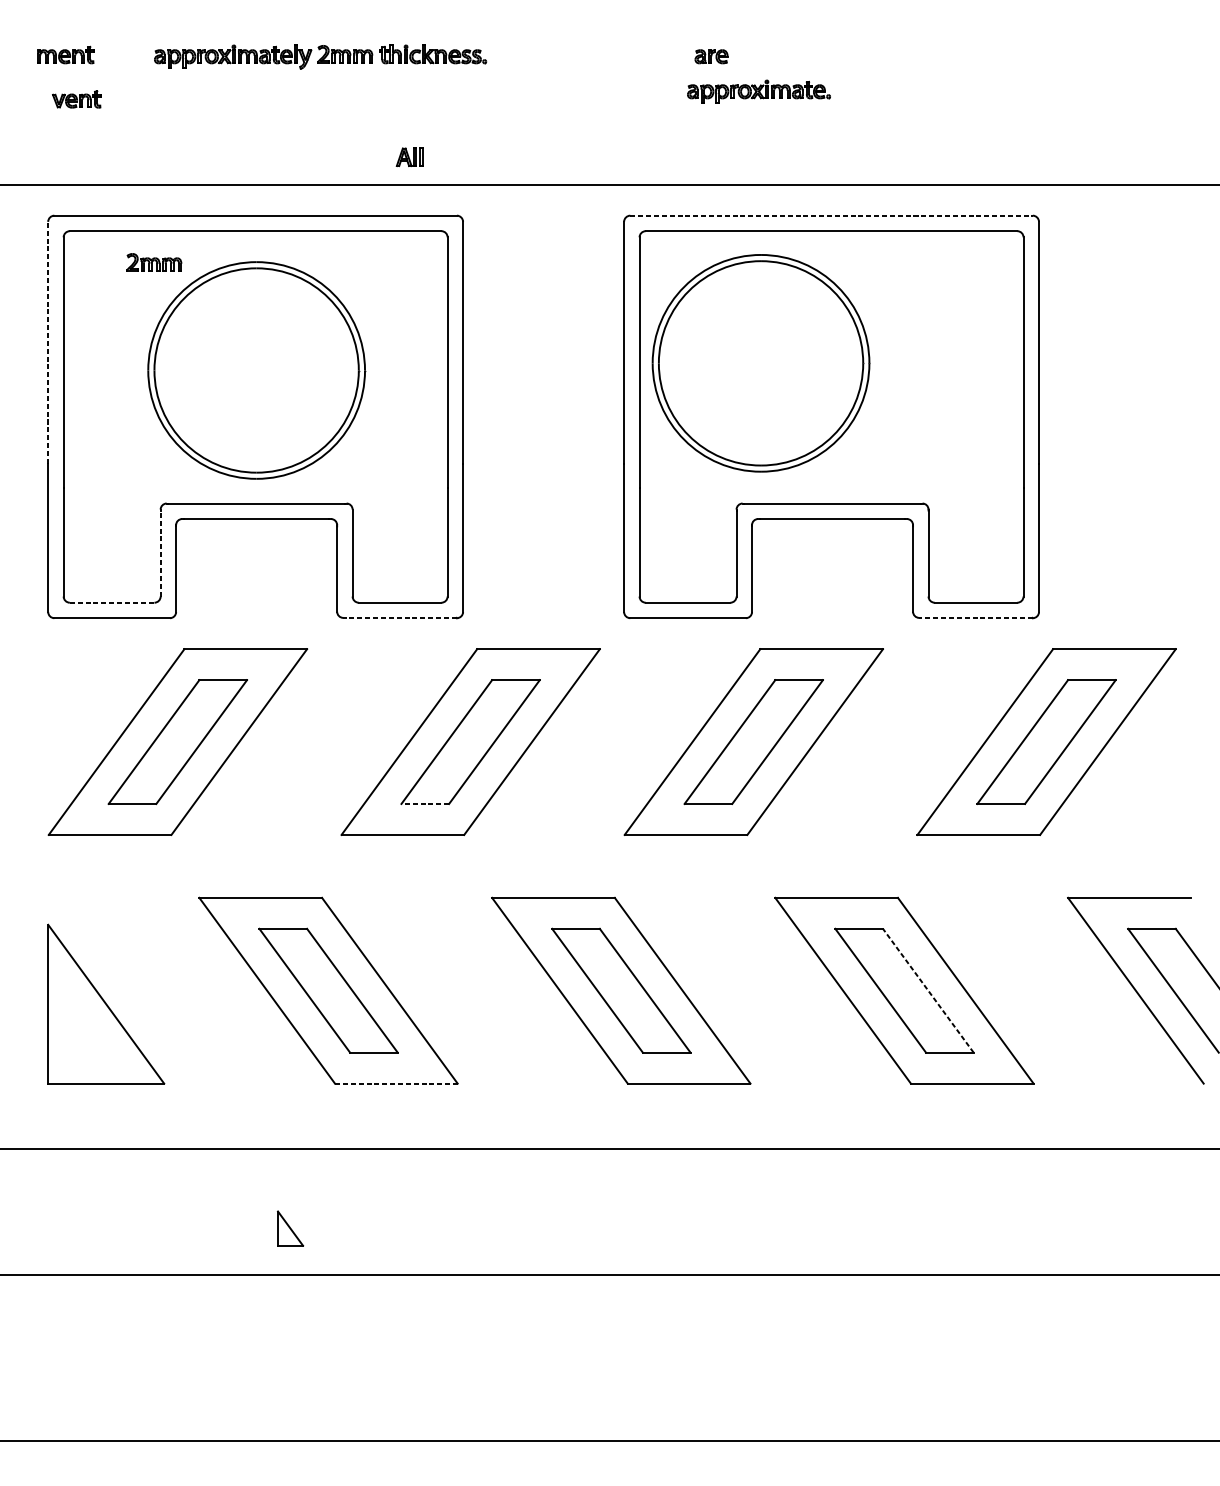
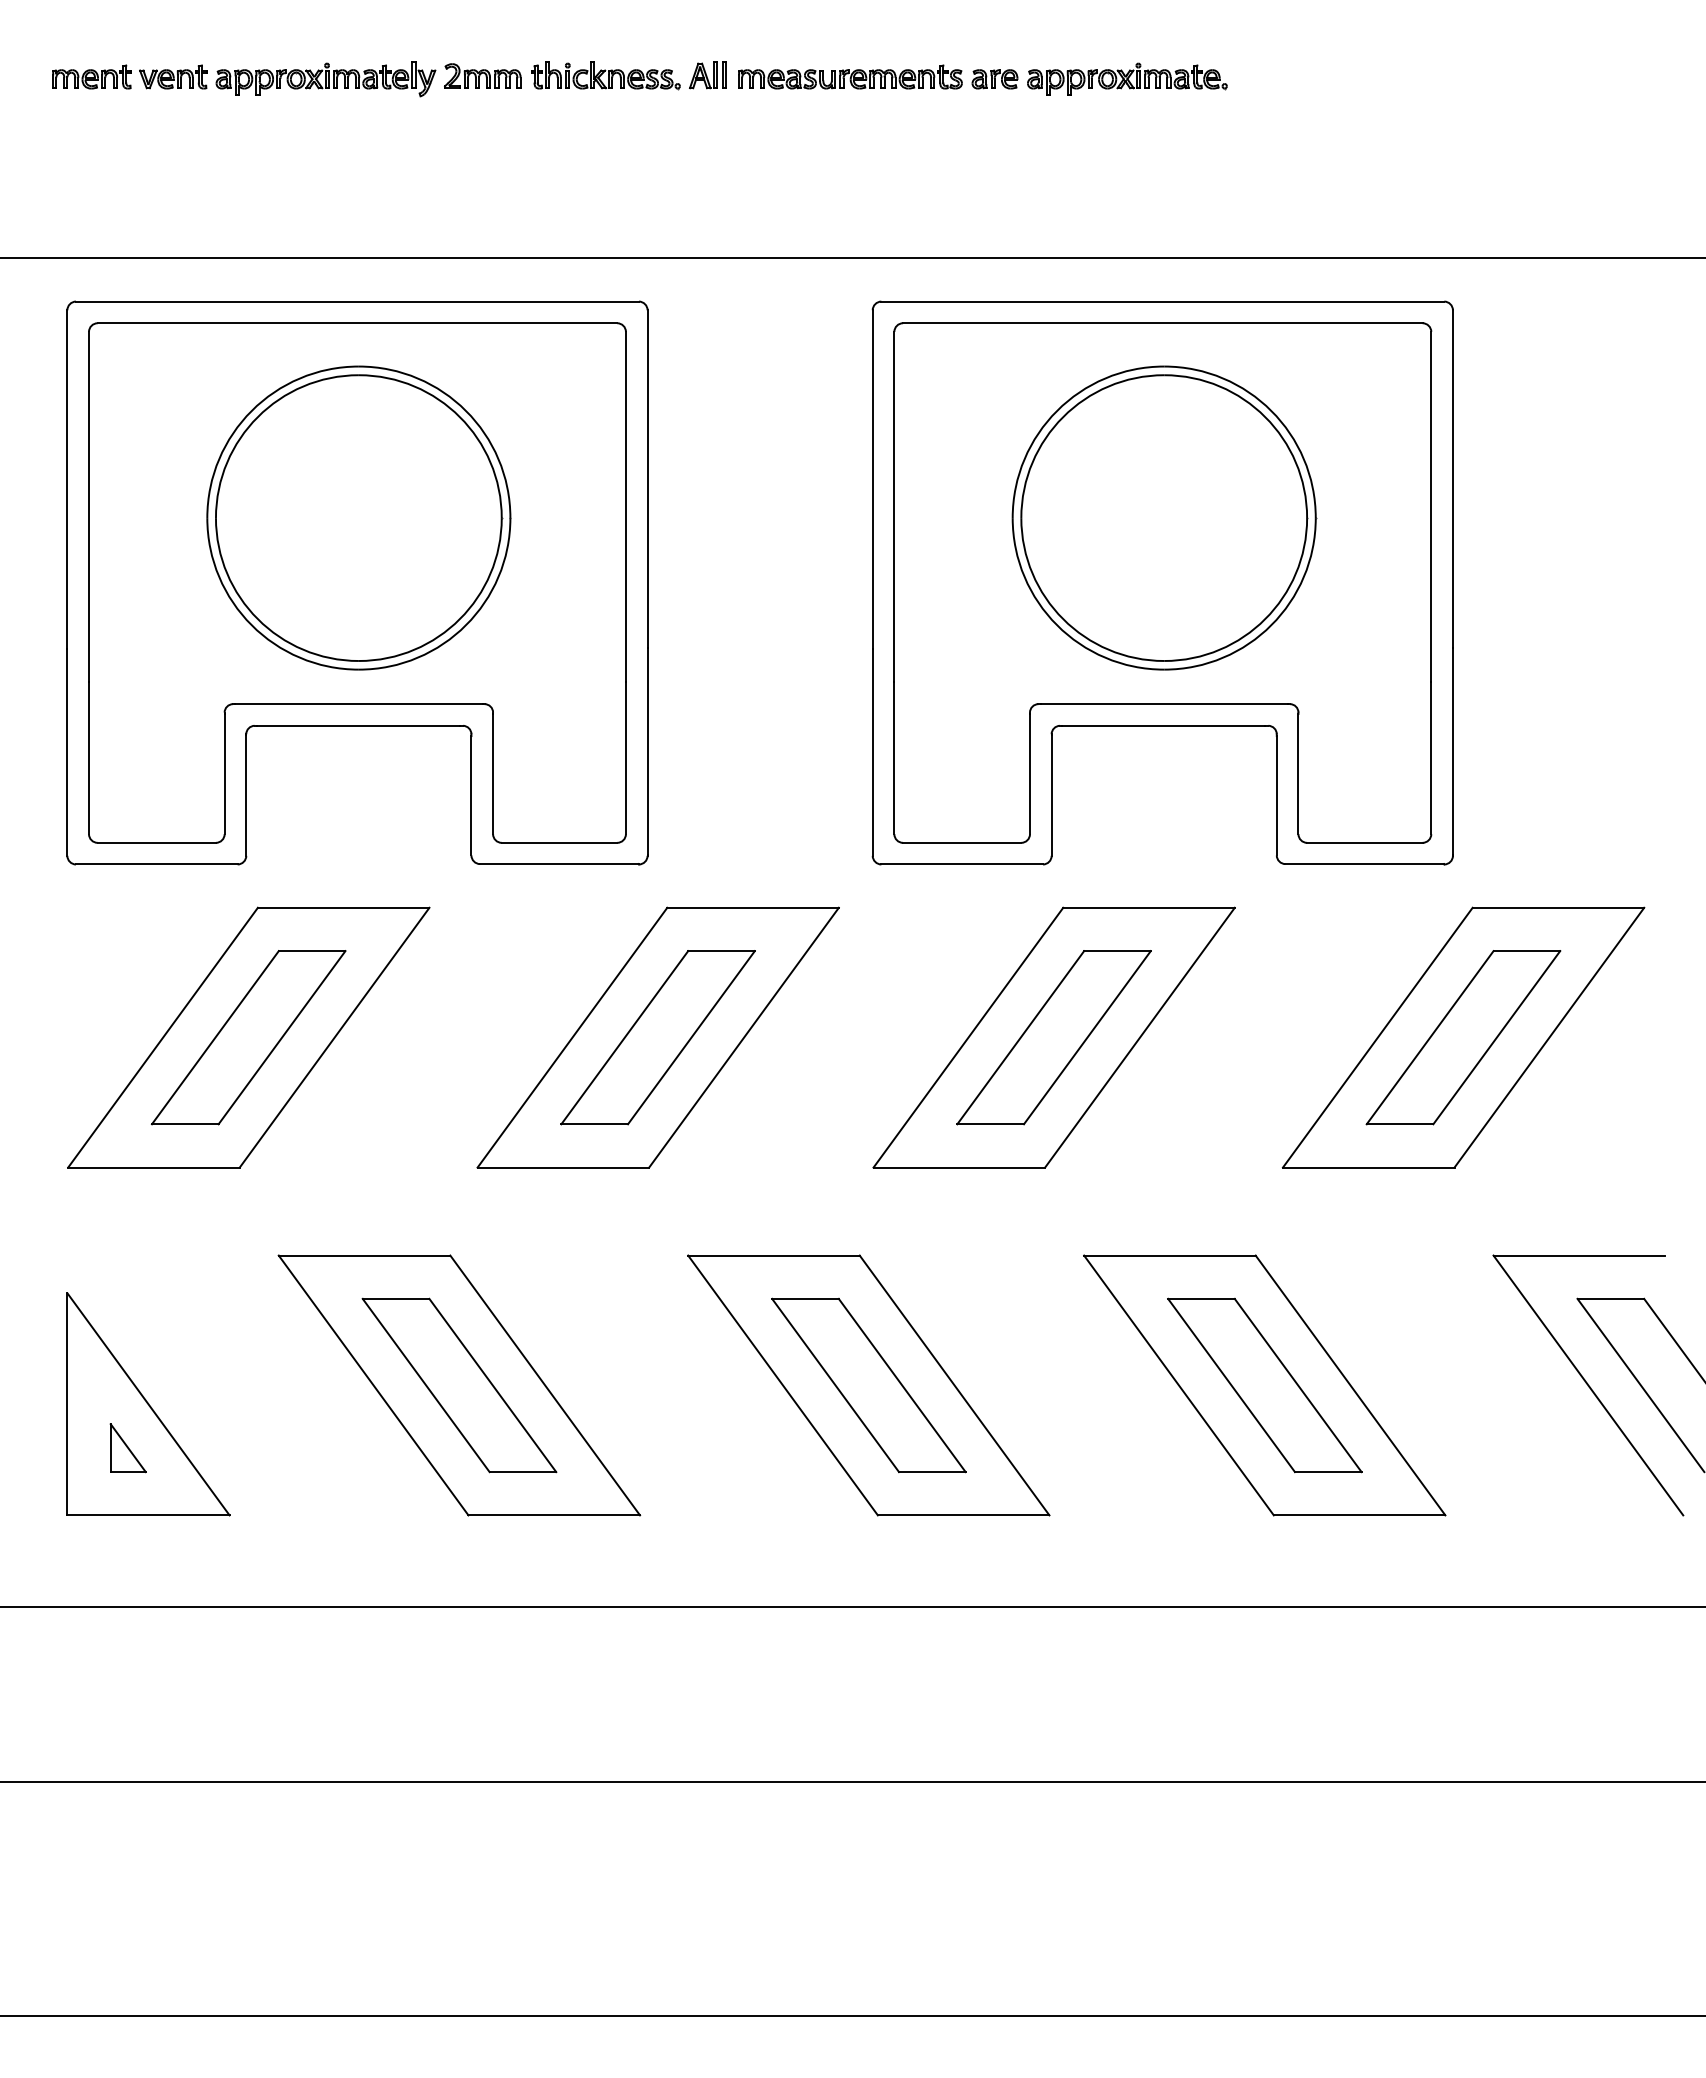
part: (608, 54) -> (850, 76), added
part: (759, 91) -> (1127, 78), moved
part: (76, 99) -> (173, 76), moved
part: (409, 156) -> (707, 75), moved
line: (832, 215) -> (1163, 301), dashed -> solid
part: (154, 262) -> (215, 366), removed
line: (48, 342) -> (67, 478), dashed -> solid
part: (761, 362) -> (1164, 517), moved
line: (160, 553) -> (224, 773), dashed -> solid
line: (112, 602) -> (157, 842), dashed -> solid
line: (399, 618) -> (558, 864), dashed -> solid
line: (975, 618) -> (1364, 864), dashed -> solid
line: (425, 804) -> (594, 1124), dashed -> solid
line: (927, 990) -> (1297, 1385), dashed -> solid
line: (396, 1083) -> (554, 1515), dashed -> solid
part: (289, 1228) -> (127, 1448), moved

